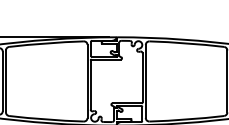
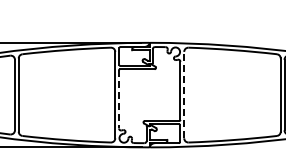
line: (146, 80) -> (184, 94), solid -> dashed
line: (91, 85) -> (119, 99), solid -> dashed

